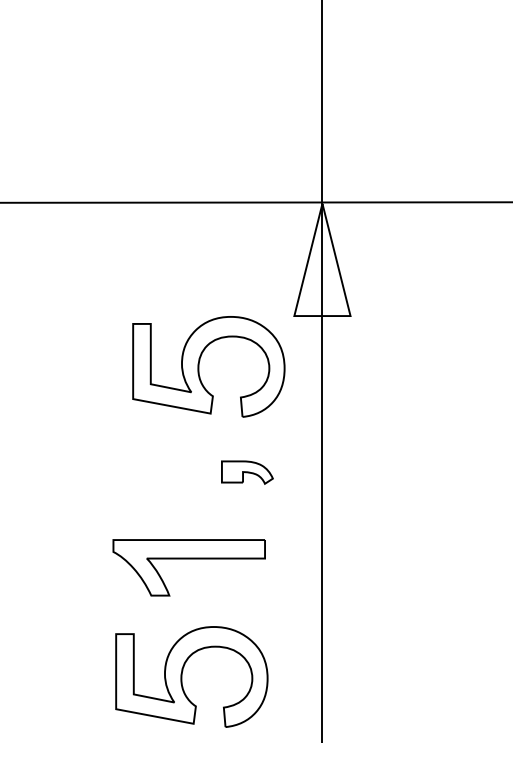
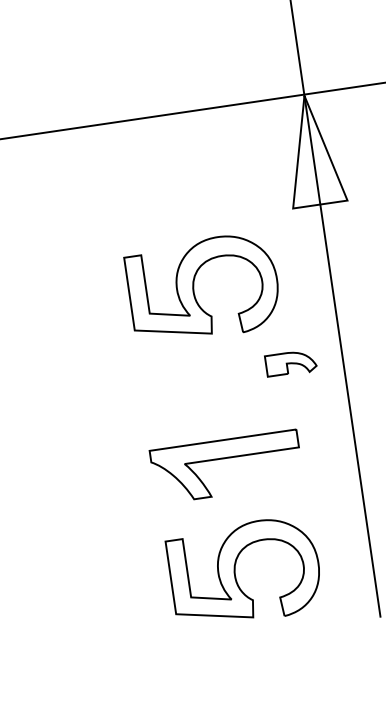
part: (199, 366) -> (194, 289), moved
part: (247, 472) -> (291, 363), moved

